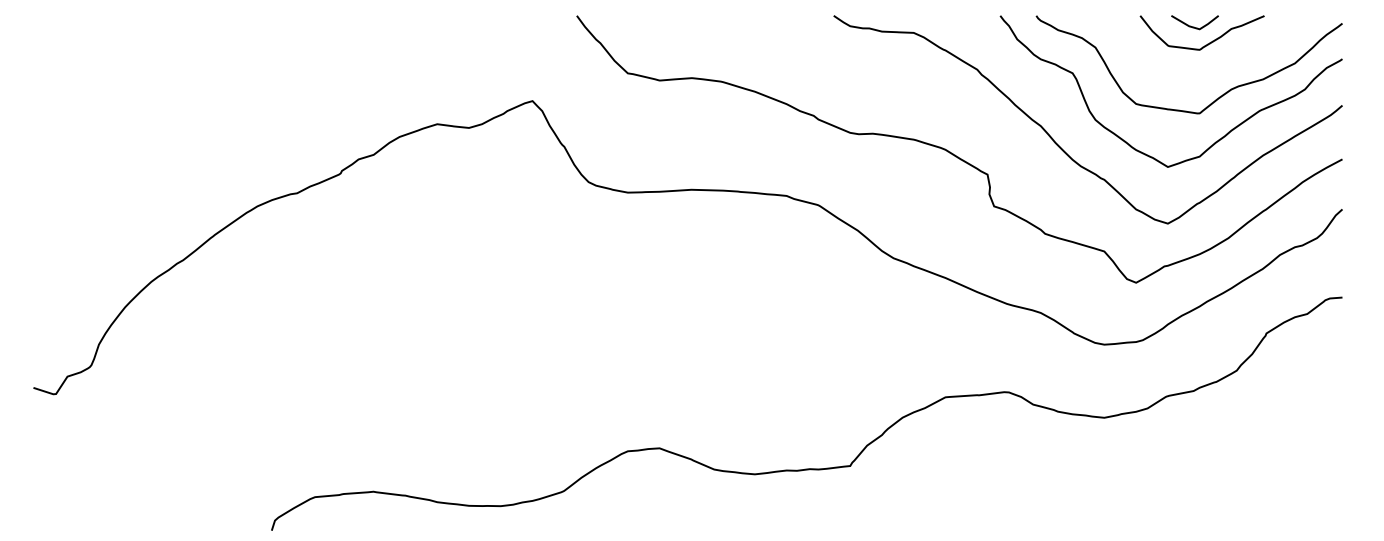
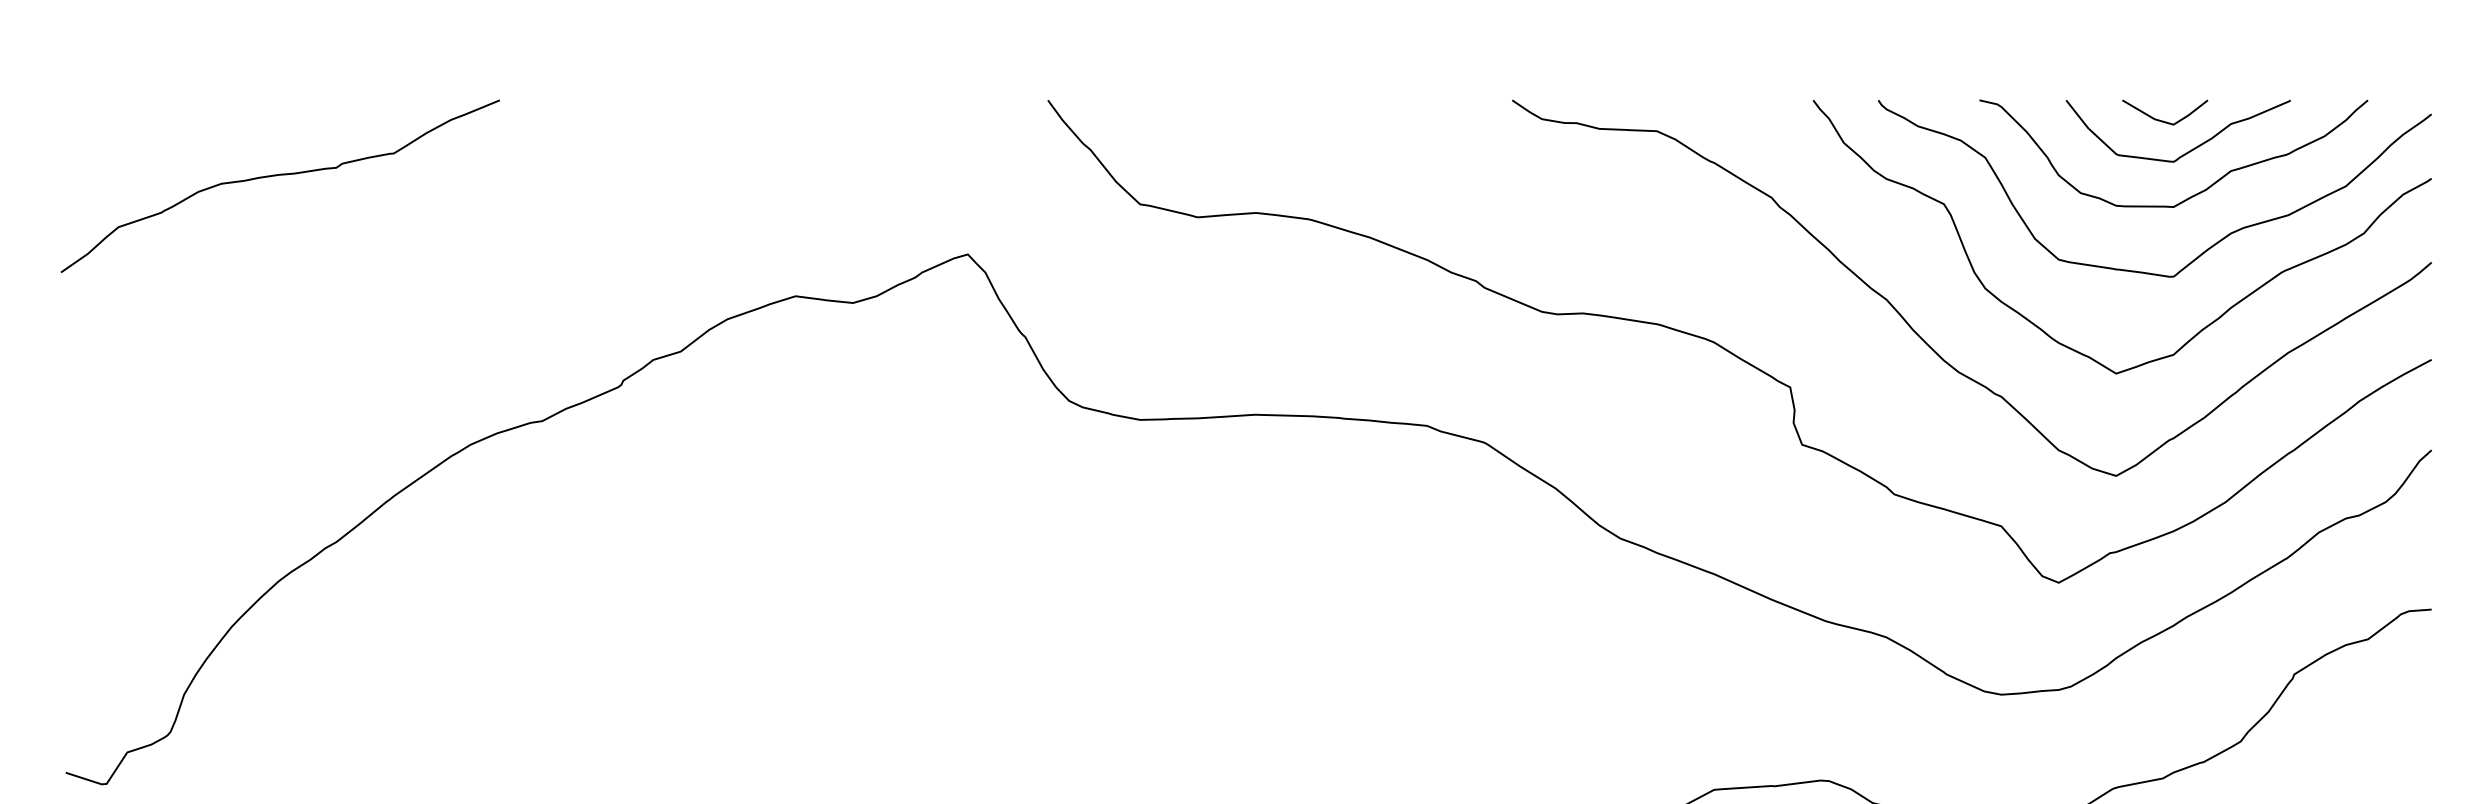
curve: (150, 58) -> (277, 177), added
curve: (1210, 67) -> (2193, 193), added

